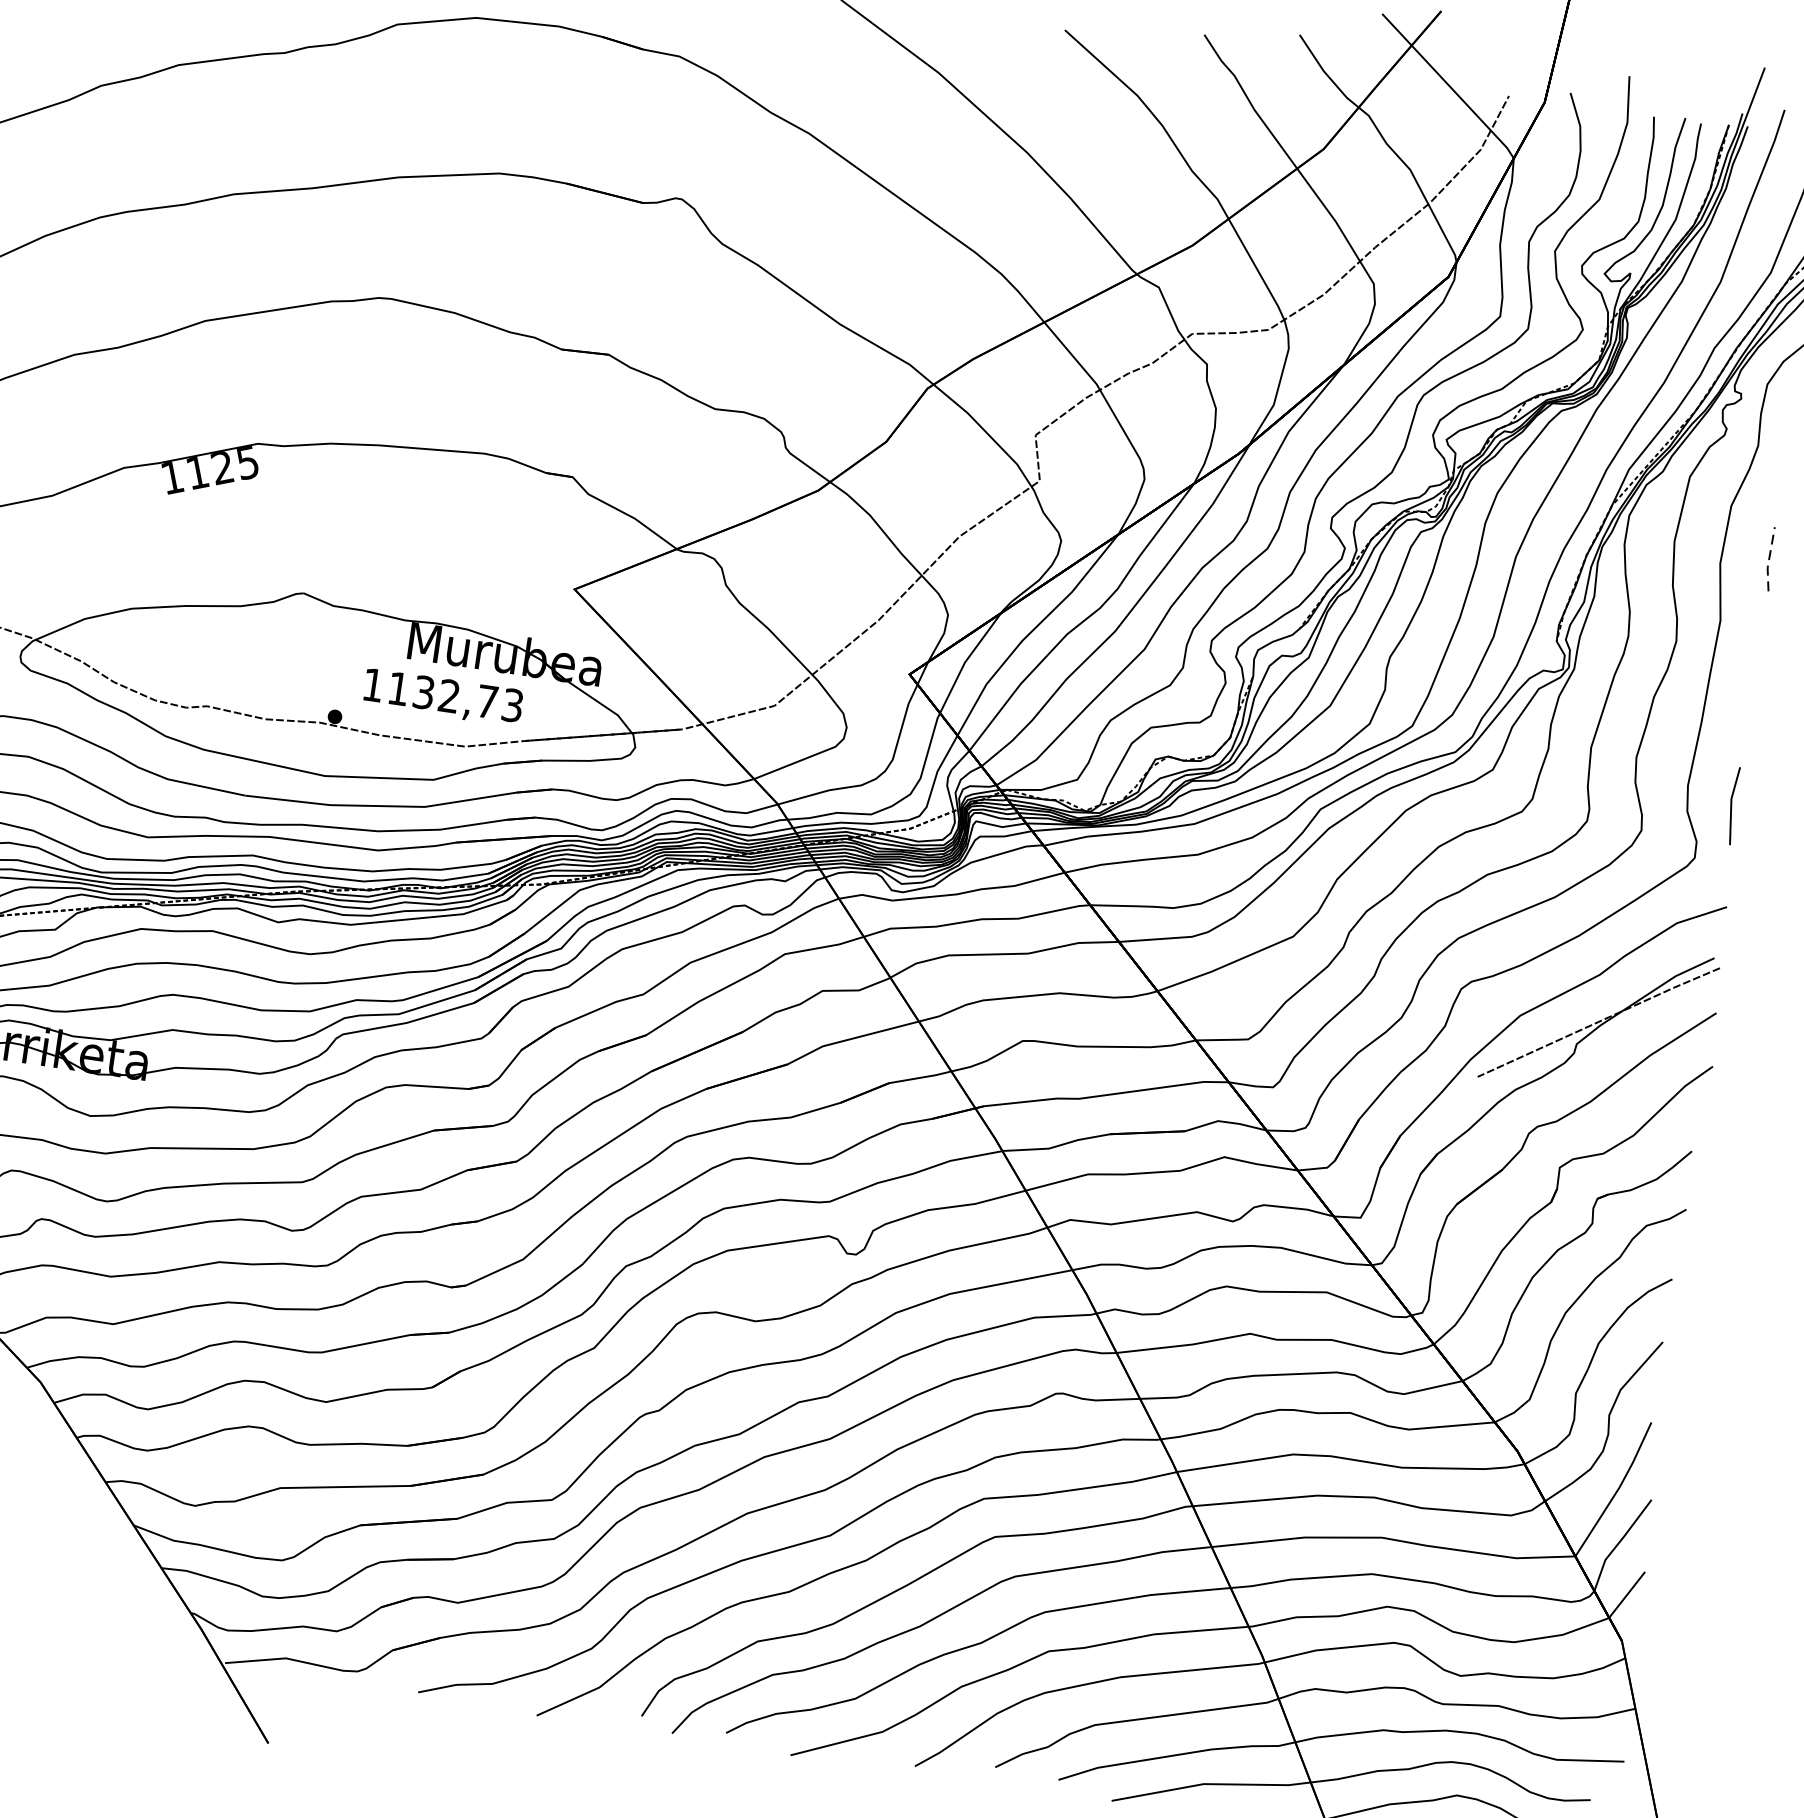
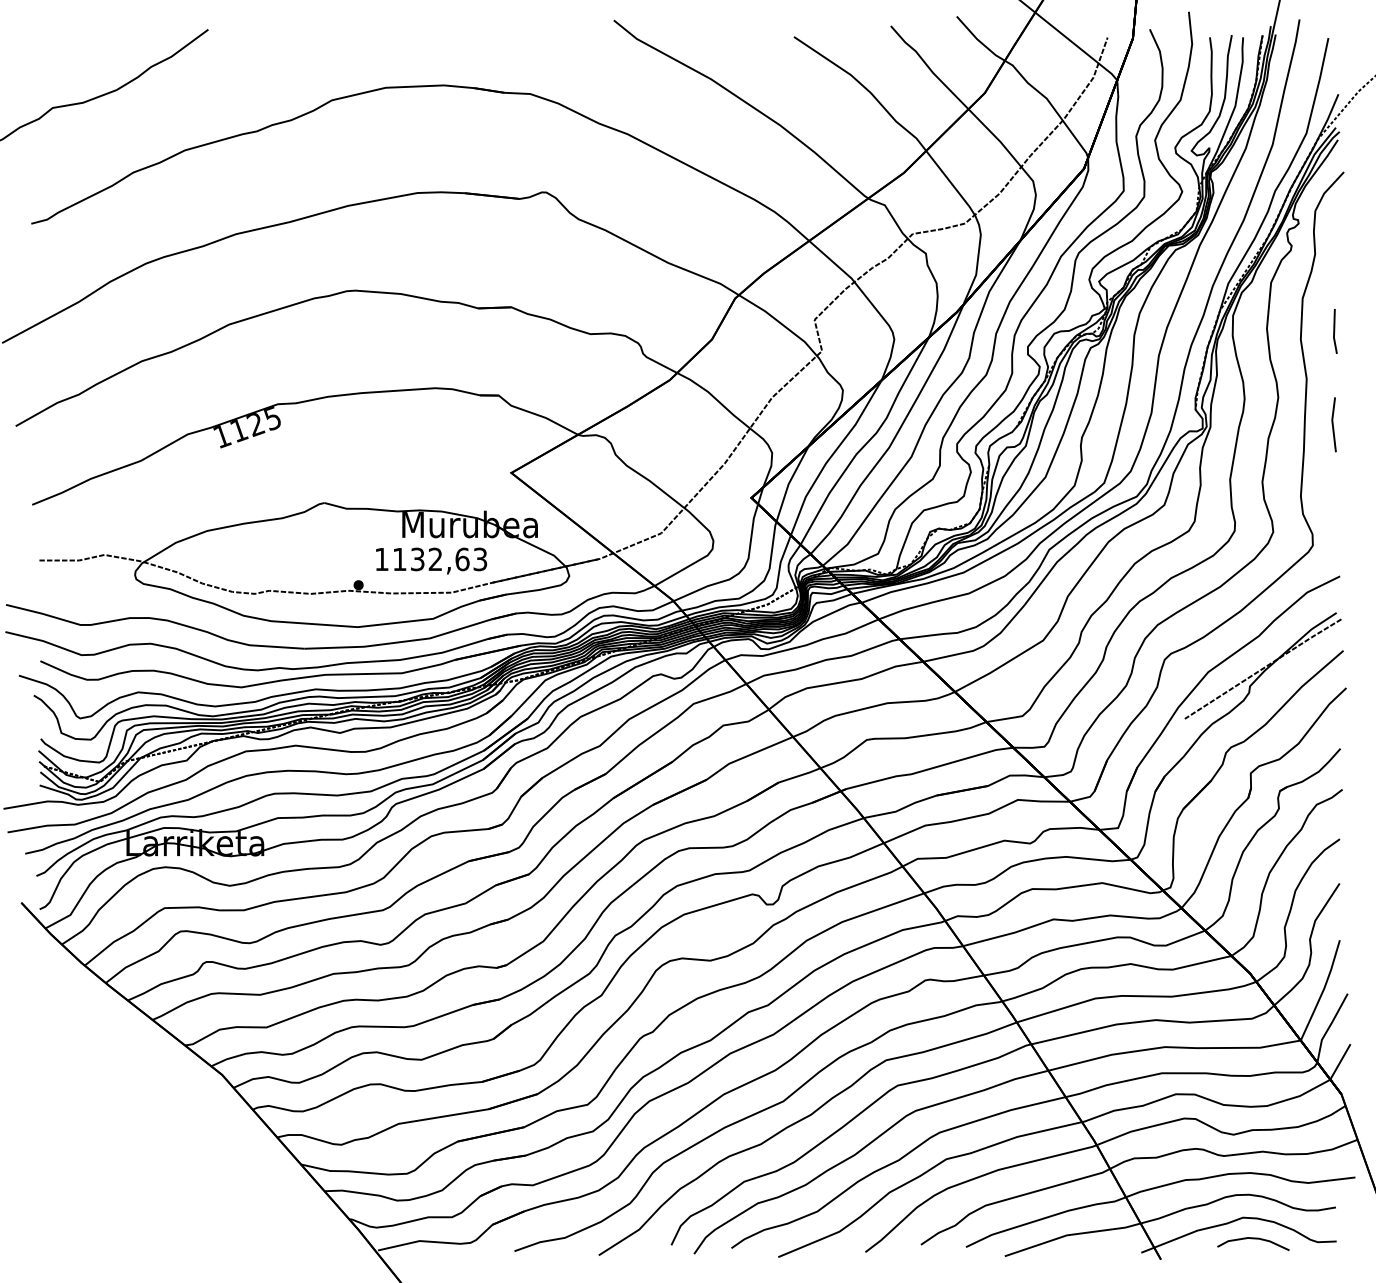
line: (1769, 559) -> (1334, 331), dashed -> solid
text: (487, 701) -> (462, 559), 1132,73 -> 1132,63
line: (1732, 805) -> (1333, 424), moved

